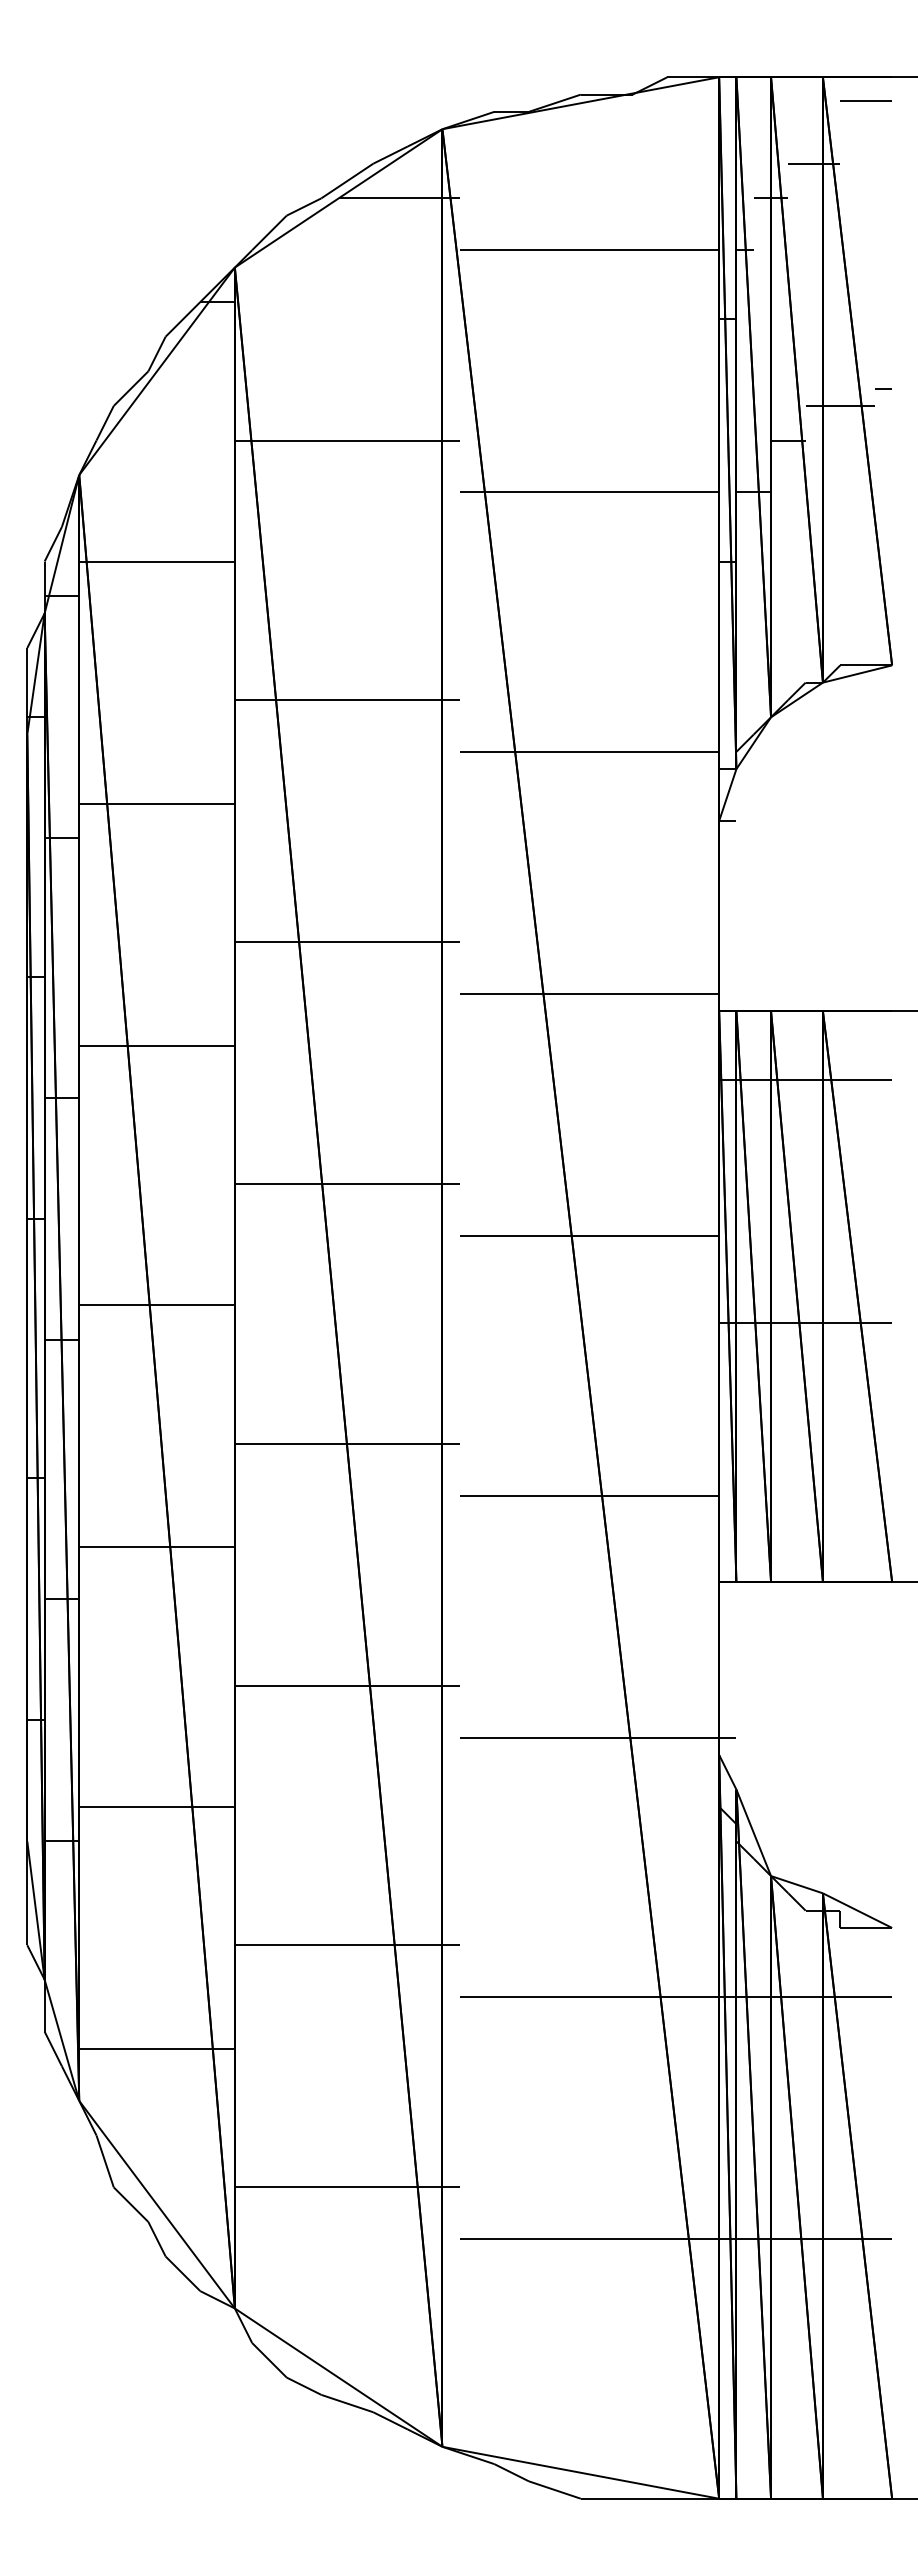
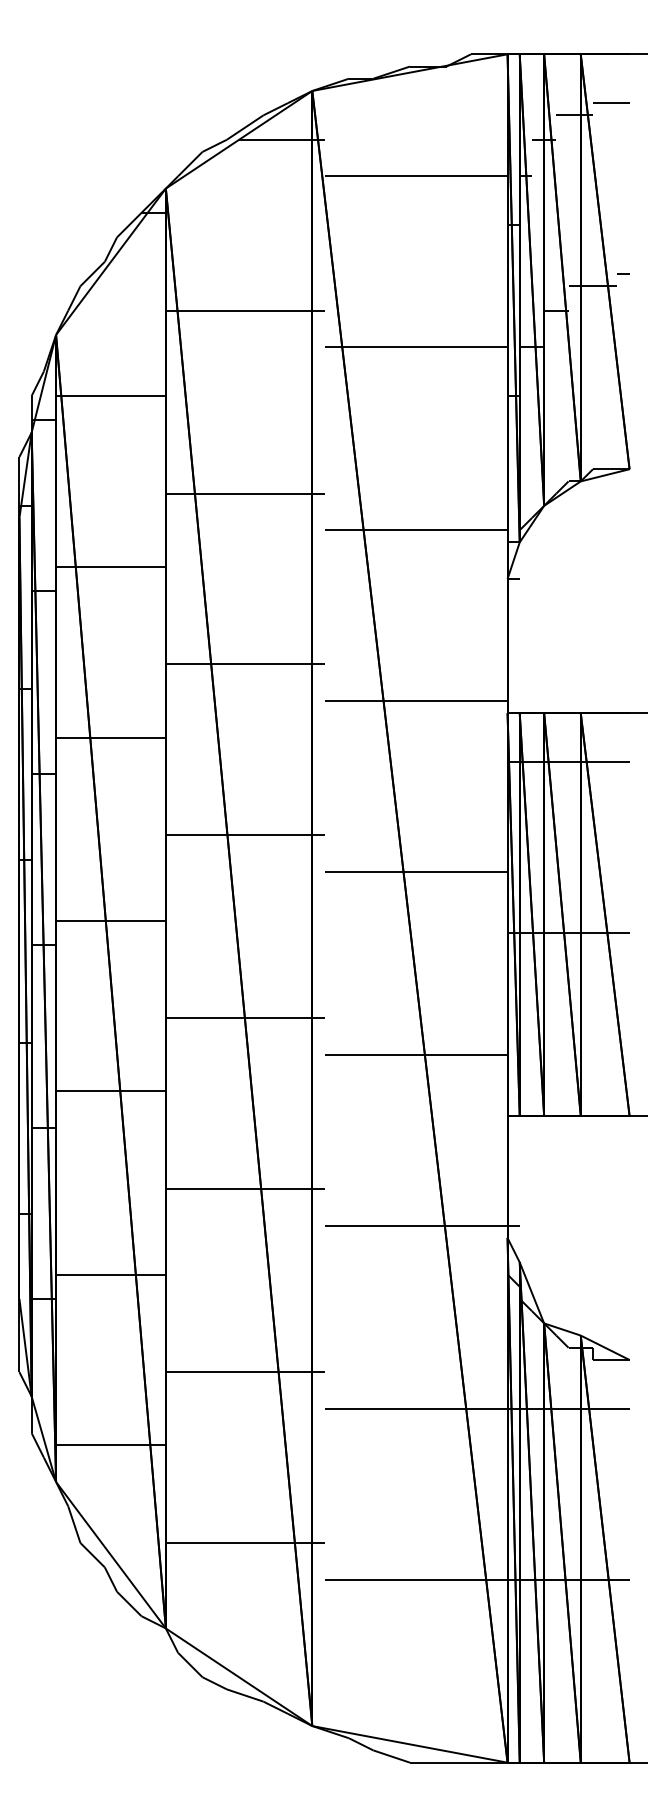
line: (865, 100) -> (610, 102), moved

